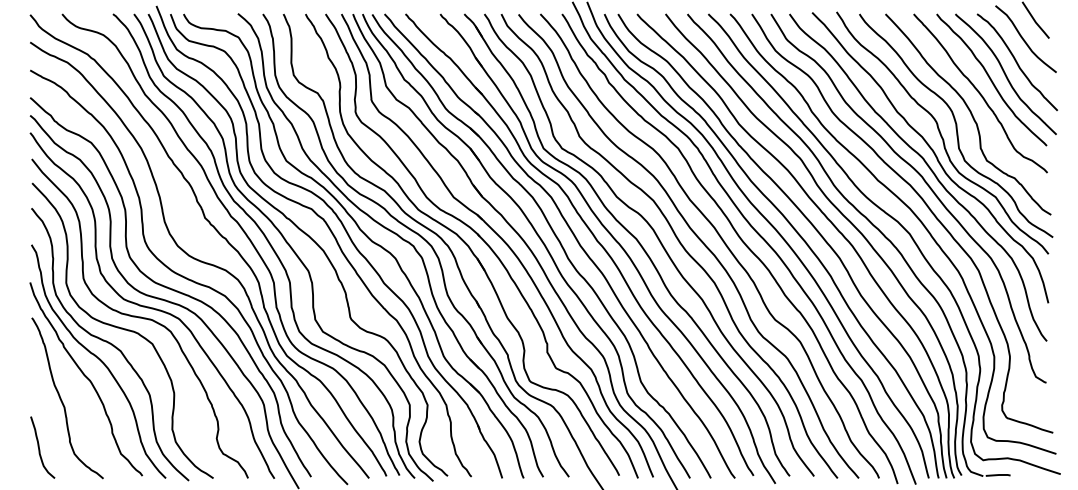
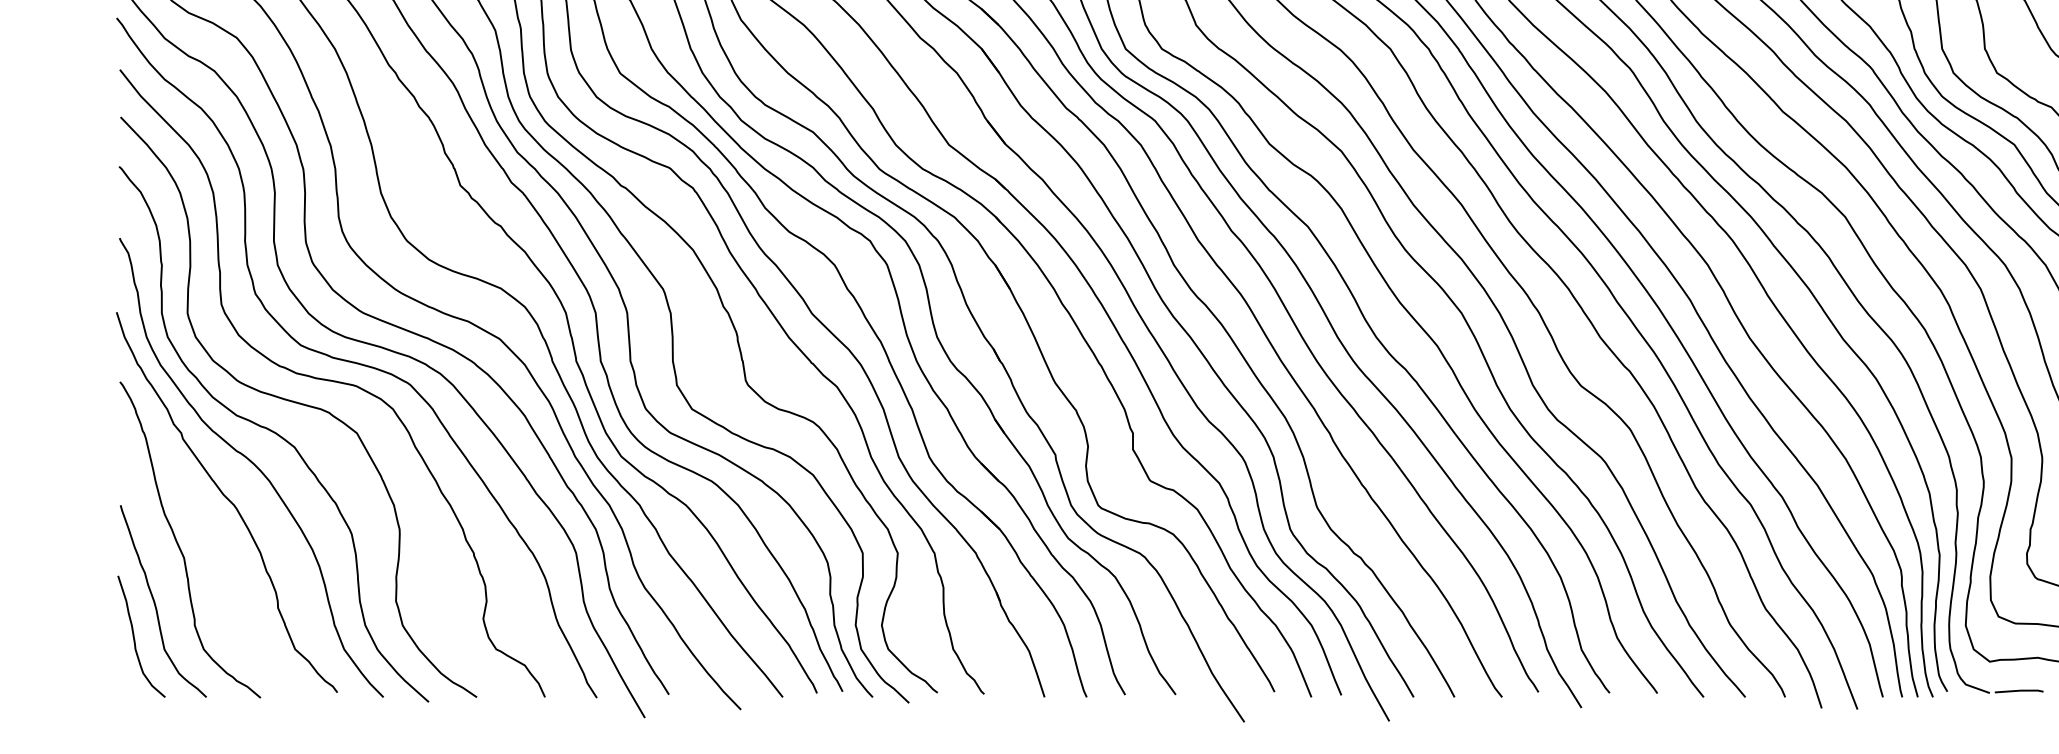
curve: (50, 429) -> (156, 601), added

